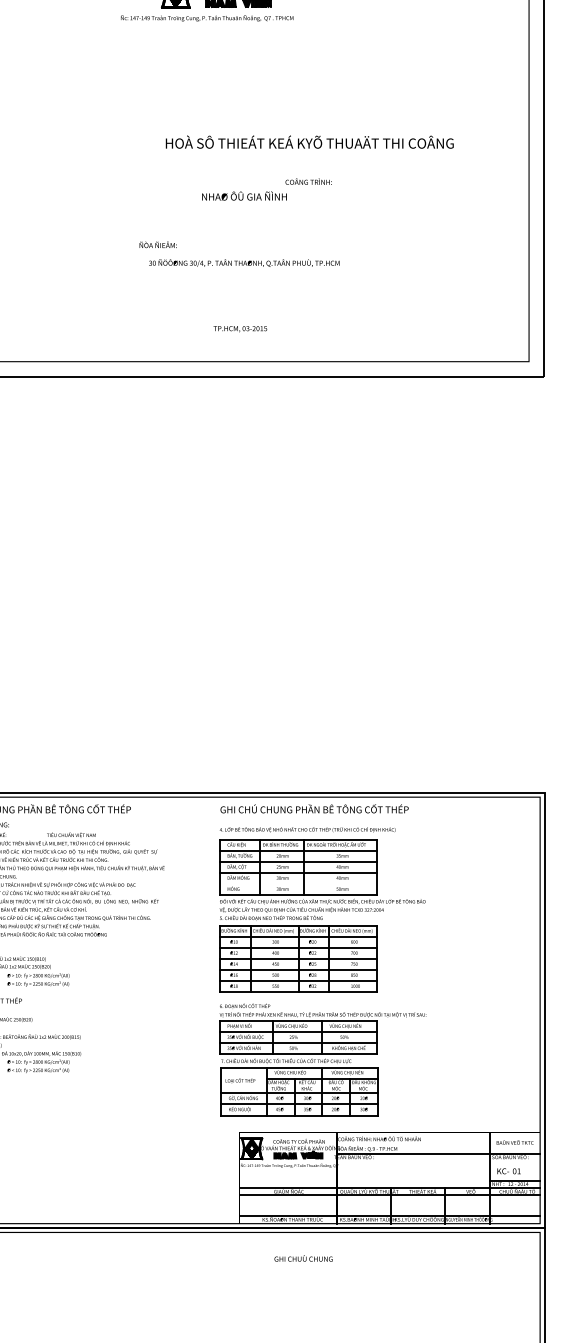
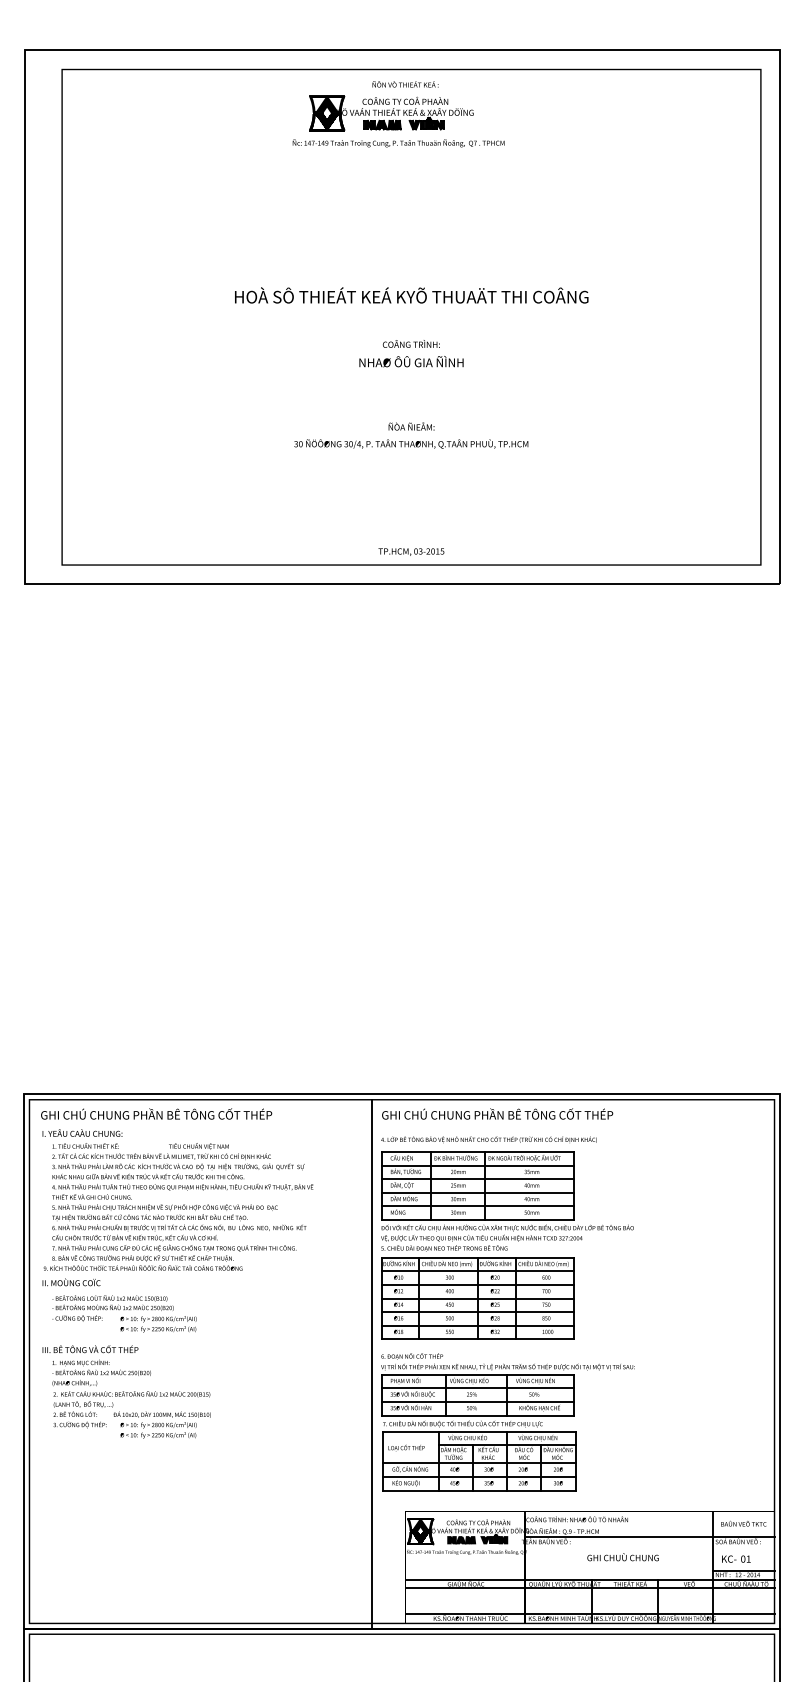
text: (207, 18) -> (398, 143), moved
text: (309, 142) -> (411, 295), moved
text: (308, 181) -> (410, 343), moved
text: (158, 244) -> (411, 426), moved
text: (240, 328) -> (411, 551), moved
line: (298, 884) -> (477, 1206), added
line: (211, 1011) -> (371, 1363), added
text: (303, 1258) -> (622, 1557), moved

